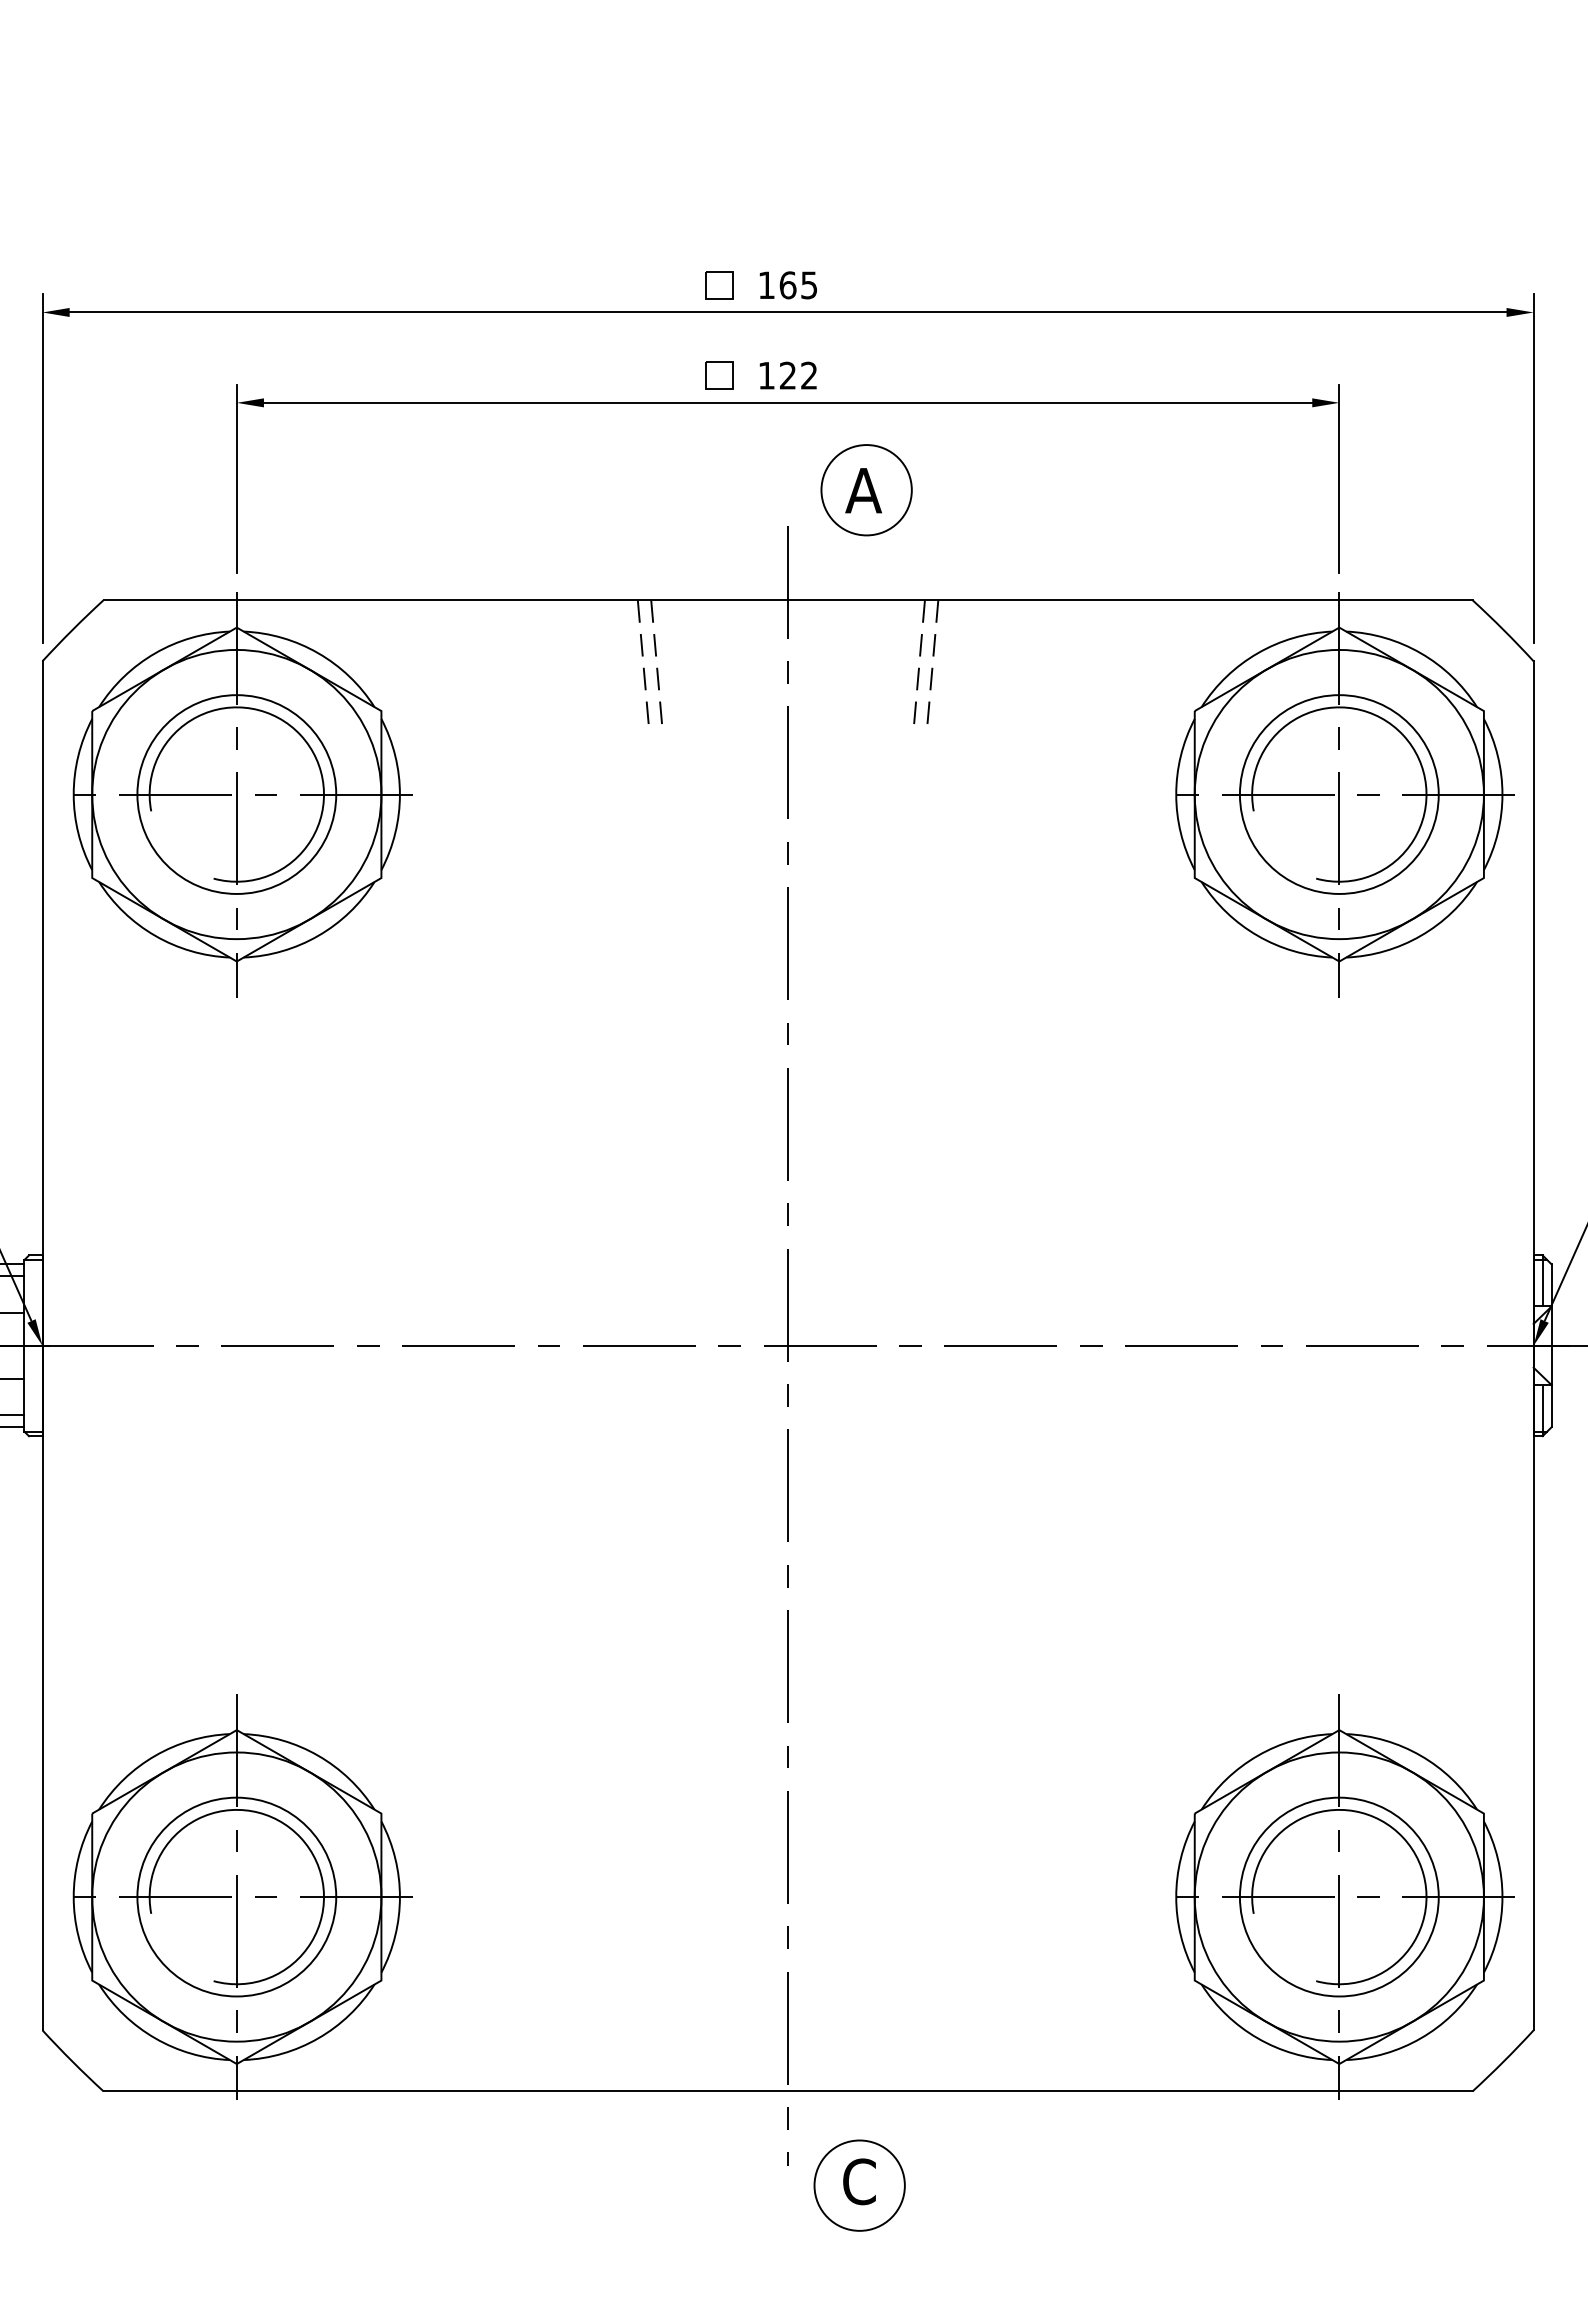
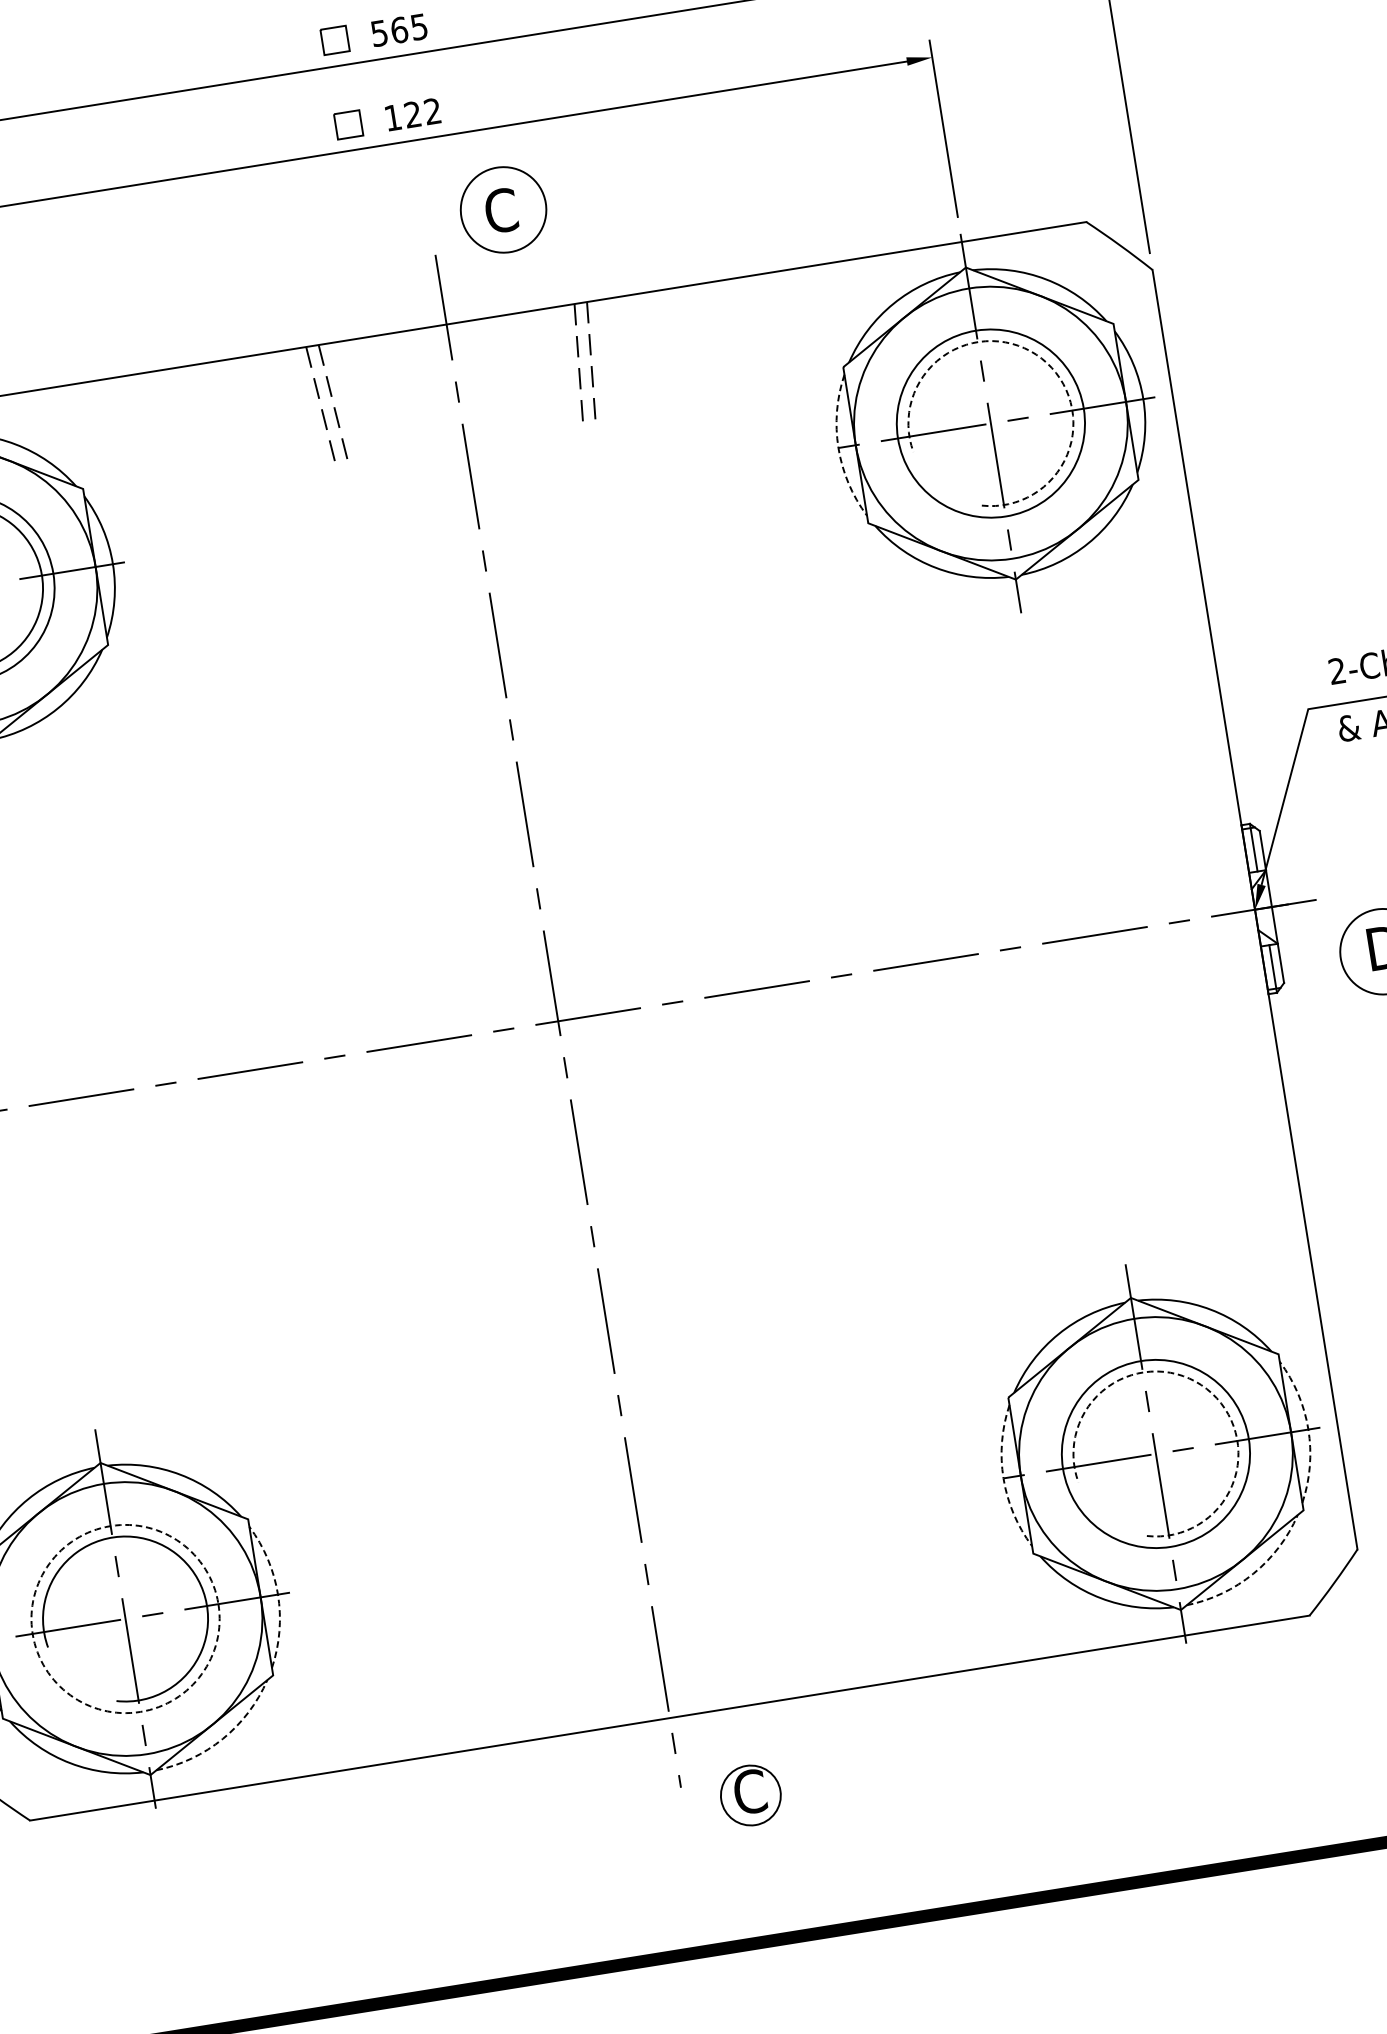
text: (766, 285) -> (379, 33), 165 -> 565
text: (863, 490) -> (500, 210), A -> C
arc: (1403, 735) -> (1042, 358), solid -> dashed
arc: (1176, 794) -> (838, 447), solid -> dashed
arc: (1403, 1837) -> (1206, 1388), solid -> dashed
circle: (236, 1896) -> (125, 1618), solid -> dashed
arc: (399, 1897) -> (277, 1595), solid -> dashed
arc: (1176, 1897) -> (1003, 1478), solid -> dashed
arc: (1502, 1897) -> (1308, 1429), solid -> dashed
arc: (318, 2038) -> (223, 1738), solid -> dashed
arc: (1420, 2038) -> (1252, 1574), solid -> dashed
circle: (859, 2185) -> (750, 1795), size x0.7

